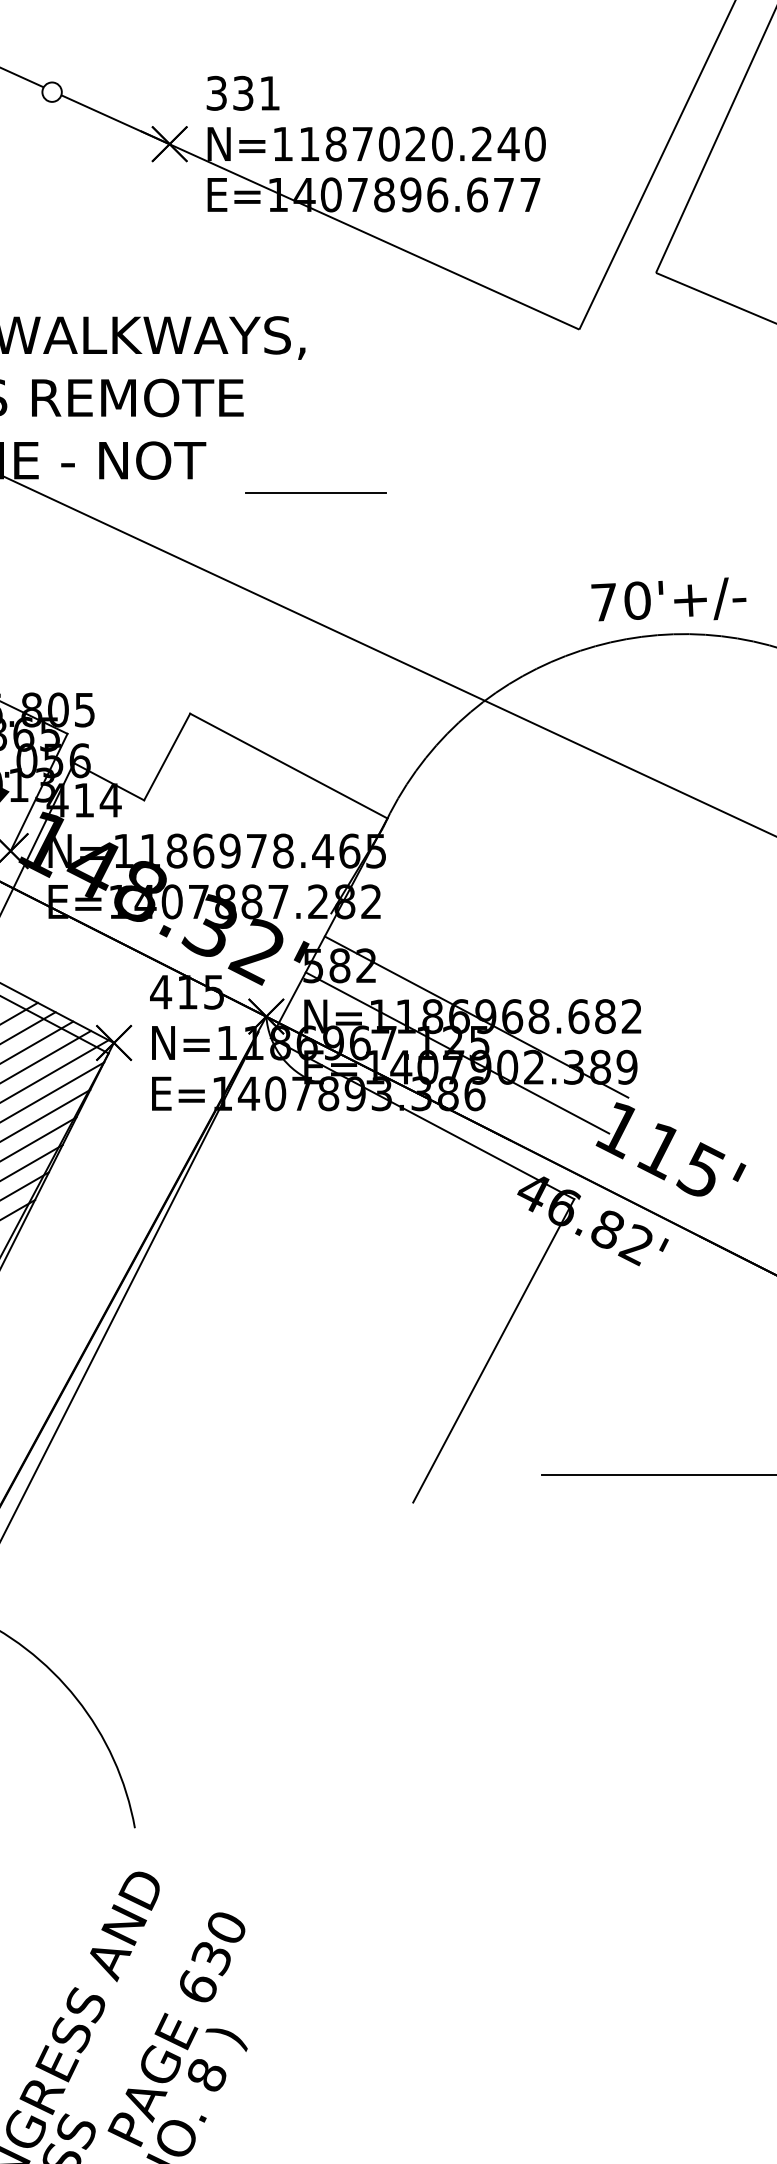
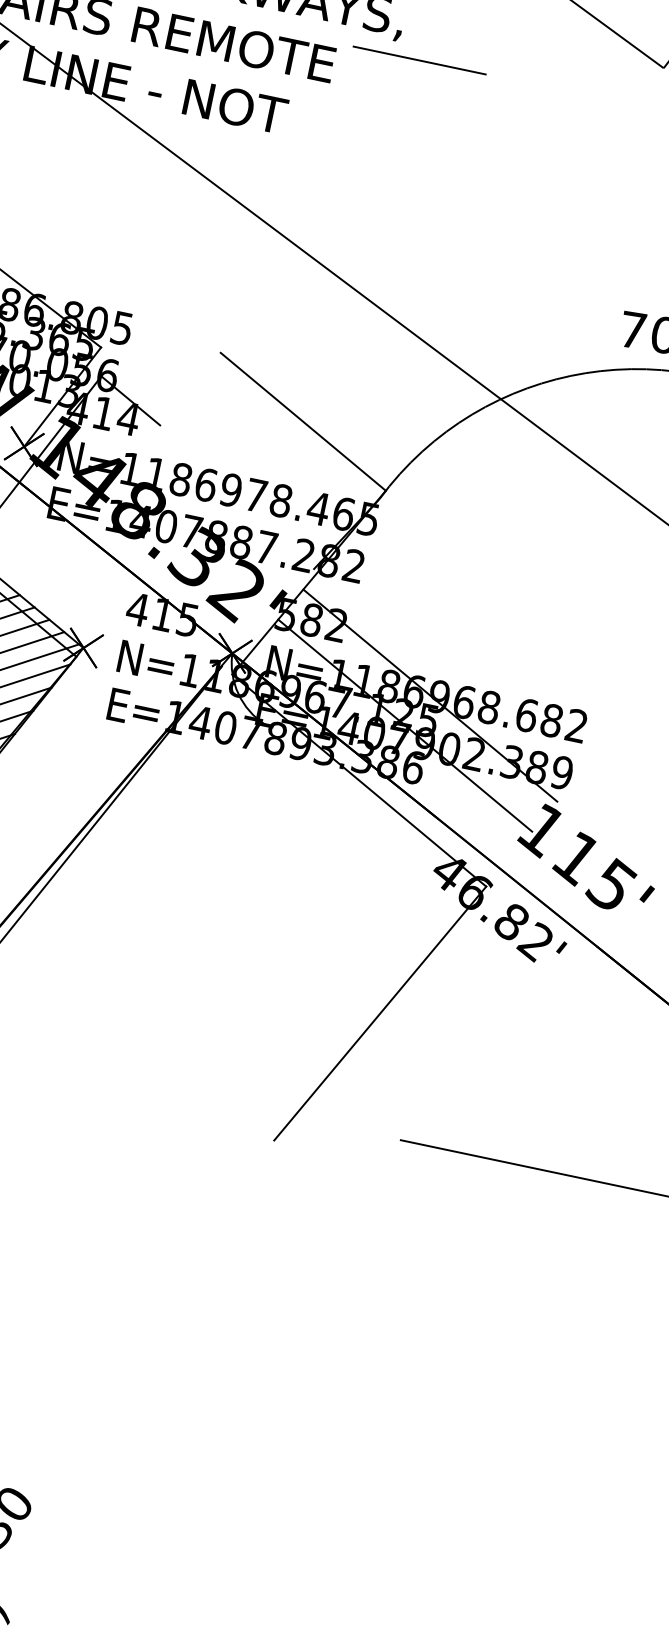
line: (315, 492) -> (419, 59), moved
line: (167, 756) -> (190, 388), removed

